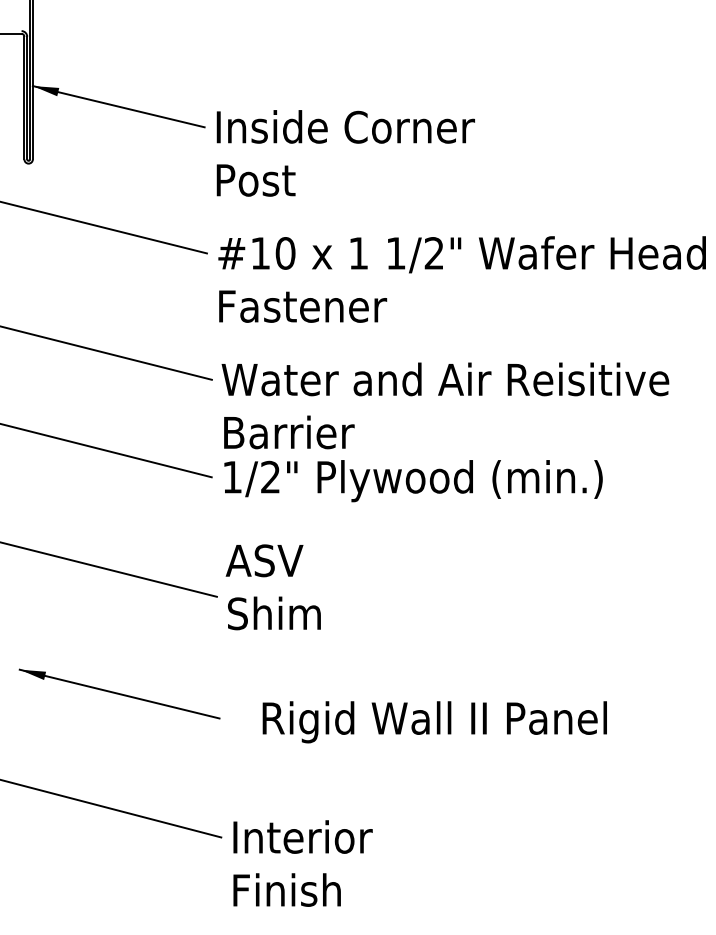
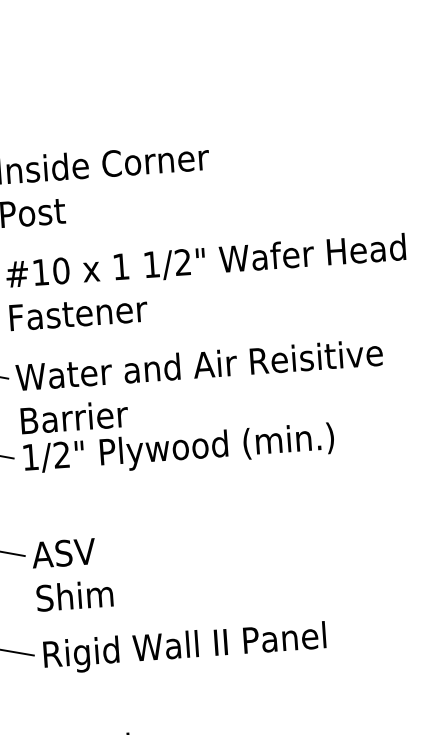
text: (272, 587) -> (71, 574), moved
text: (434, 722) -> (184, 648), moved

